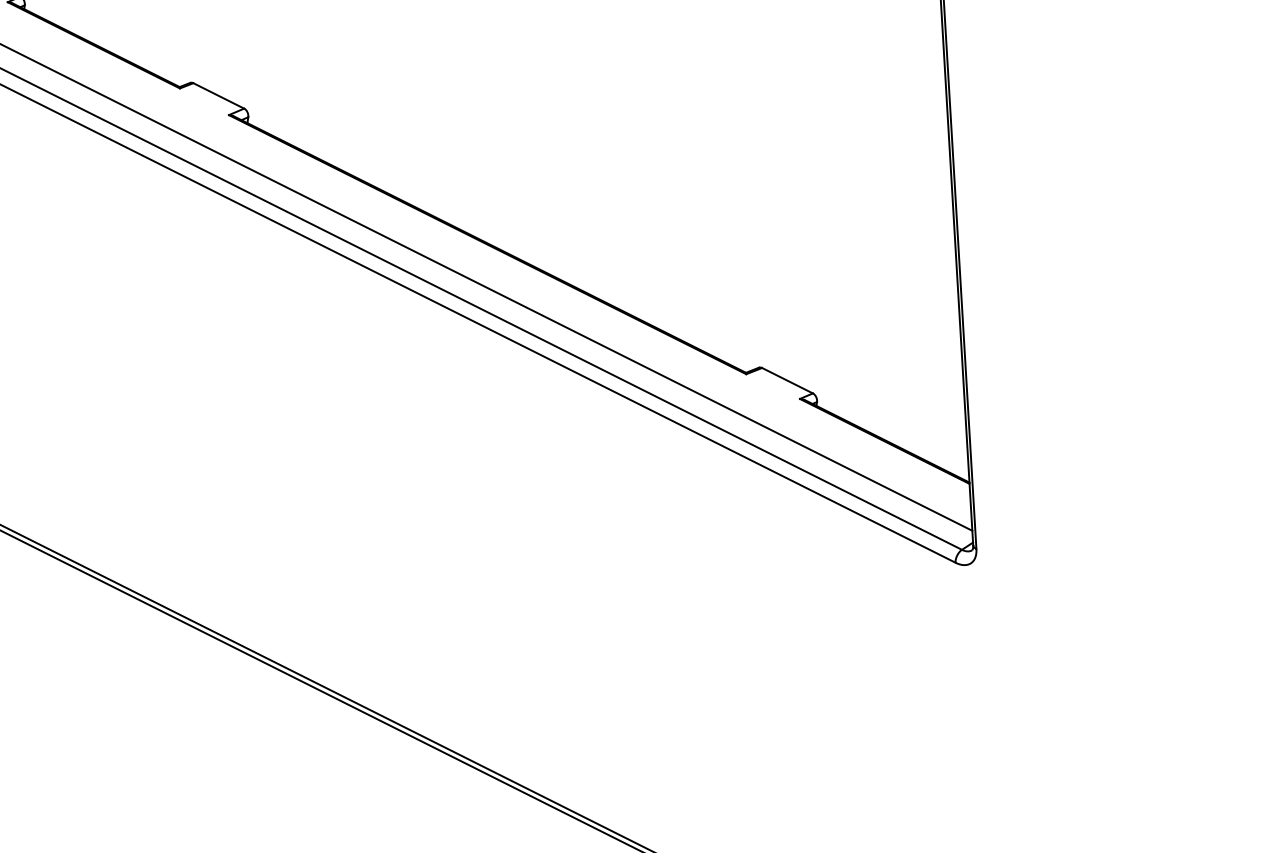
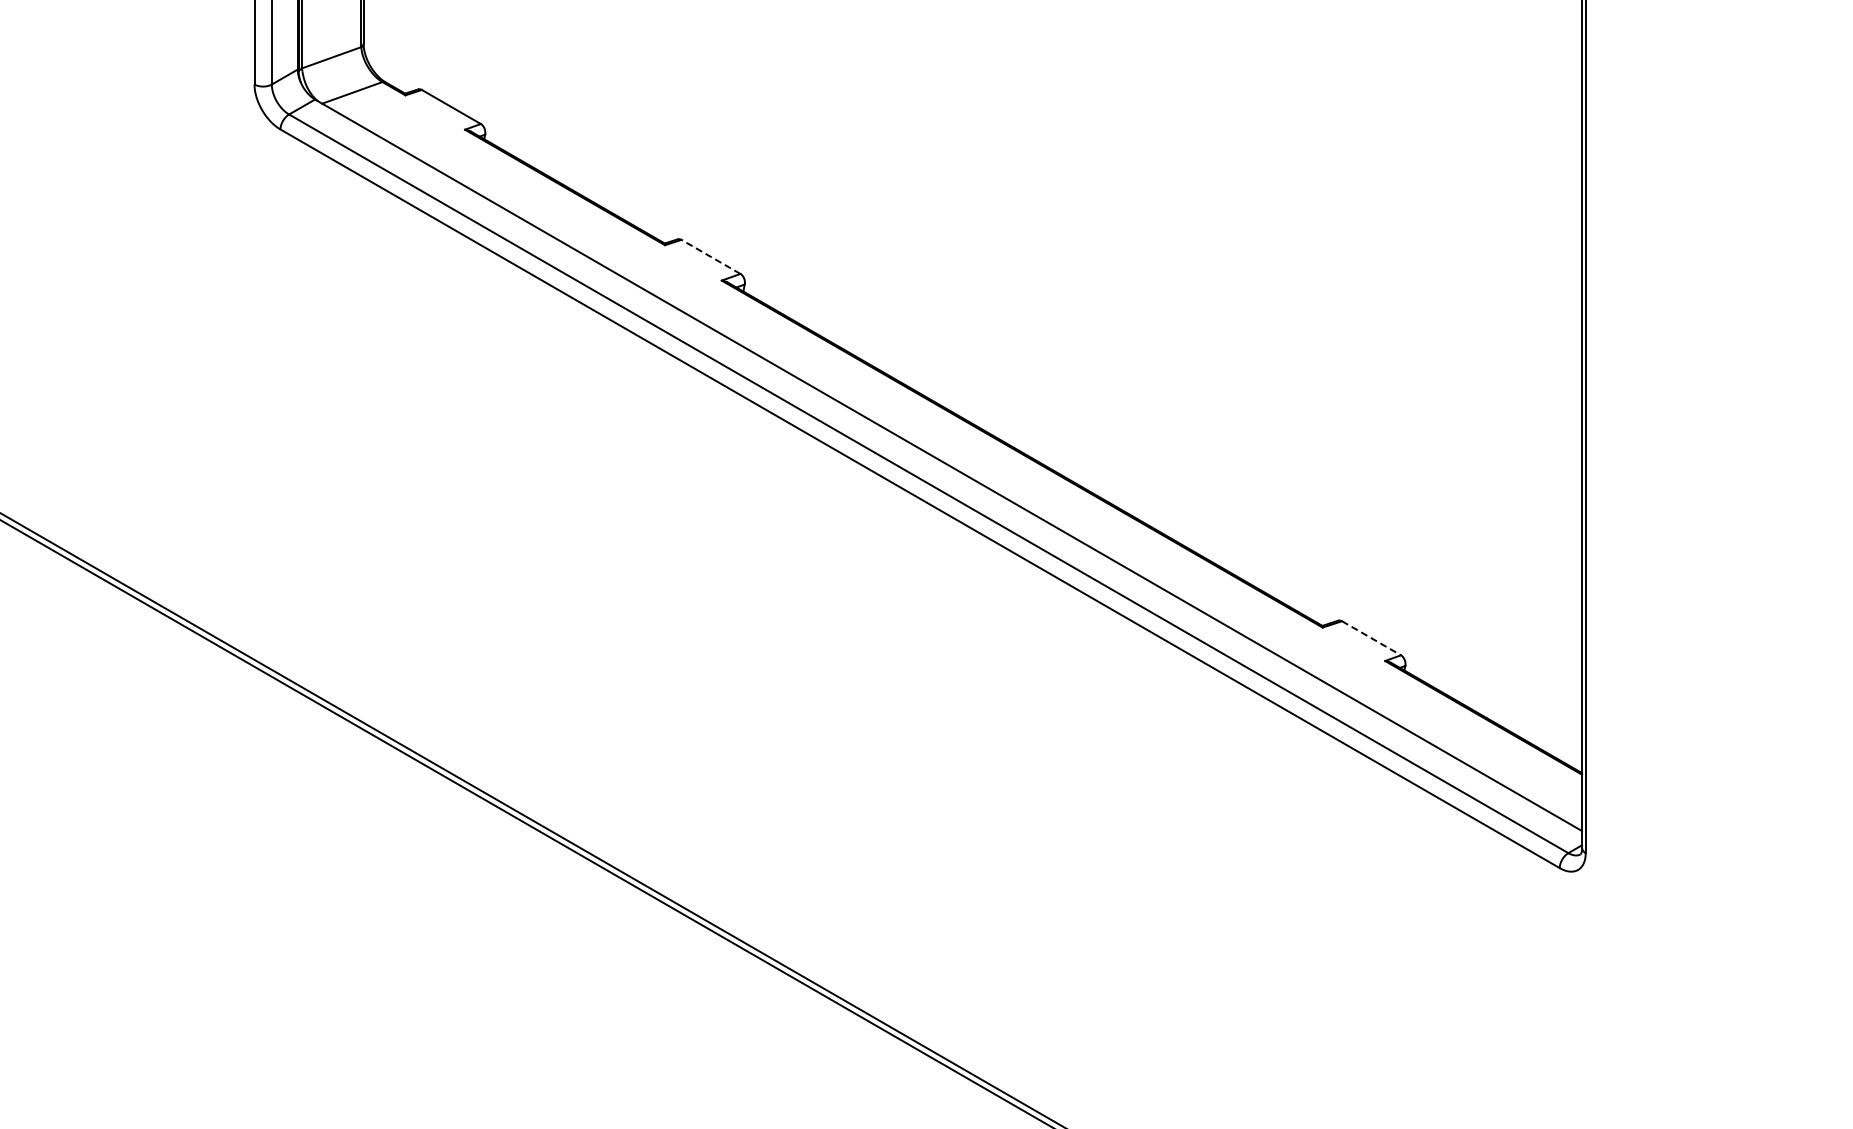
line: (218, 95) -> (710, 256), solid -> dashed
line: (787, 380) -> (1371, 638), solid -> dashed

